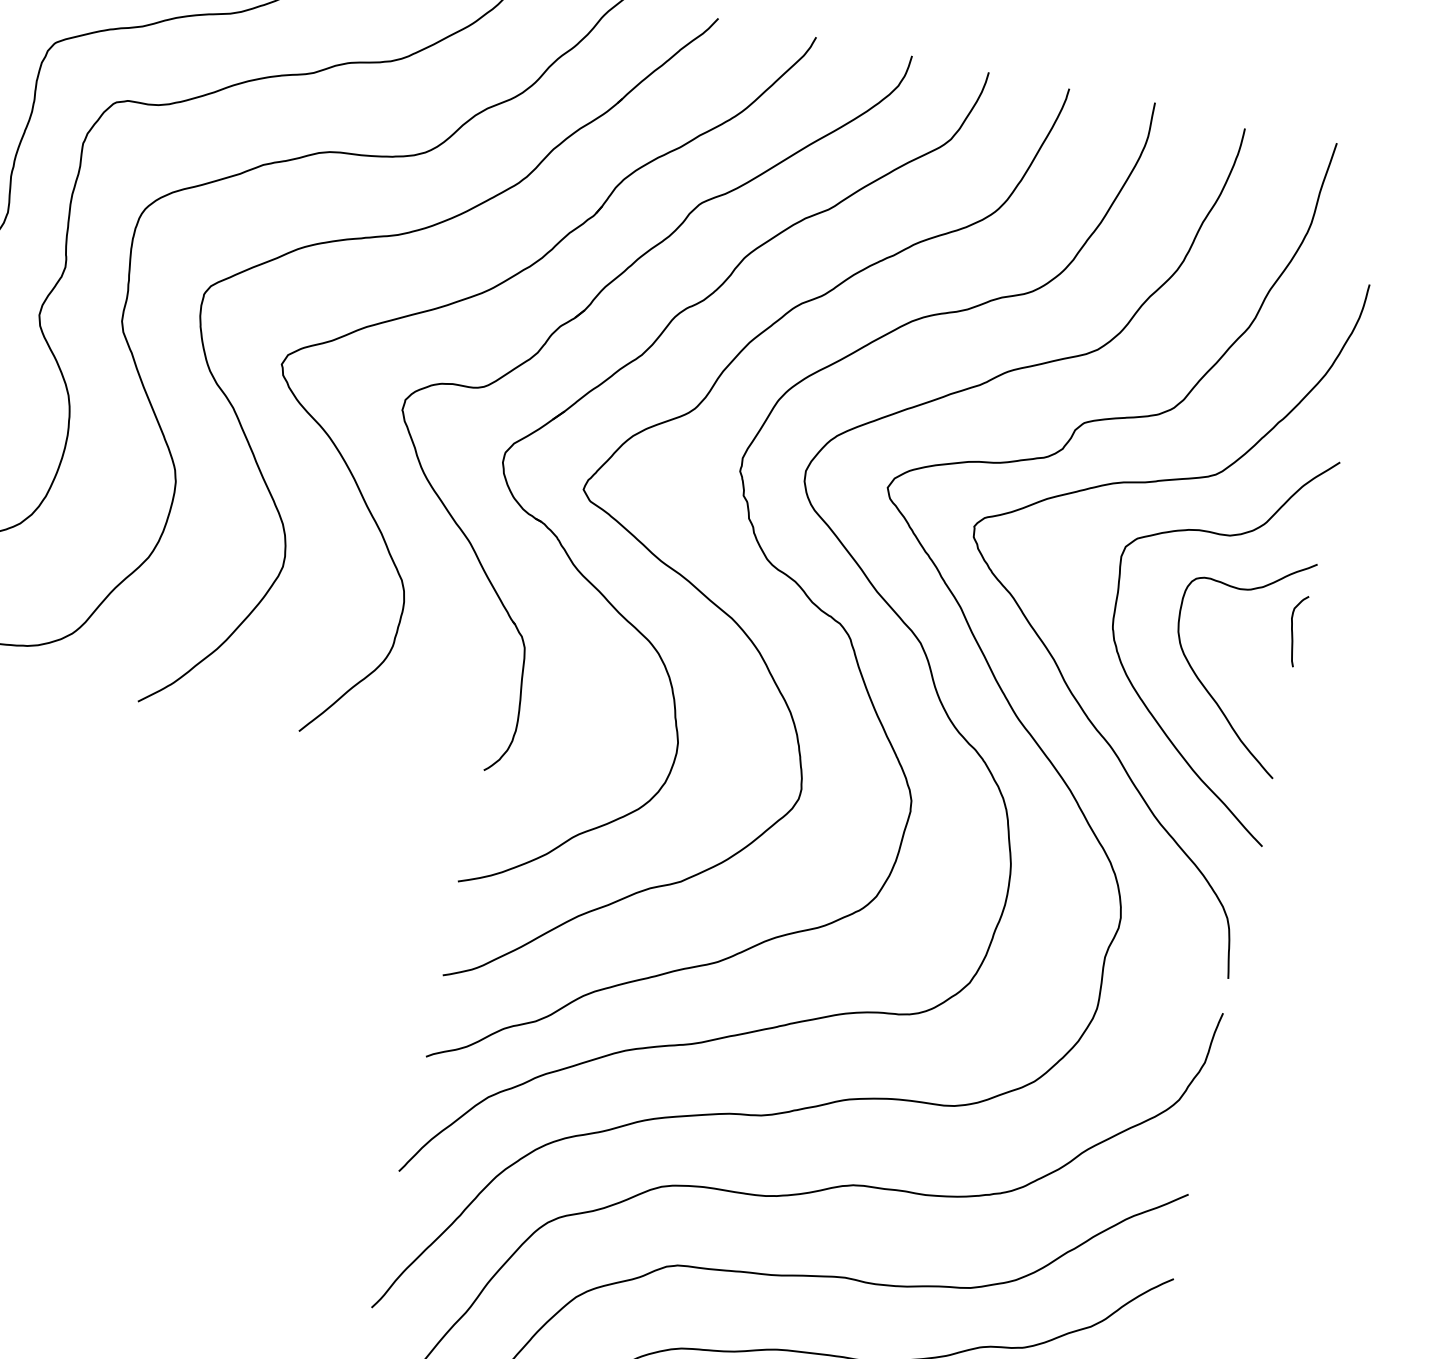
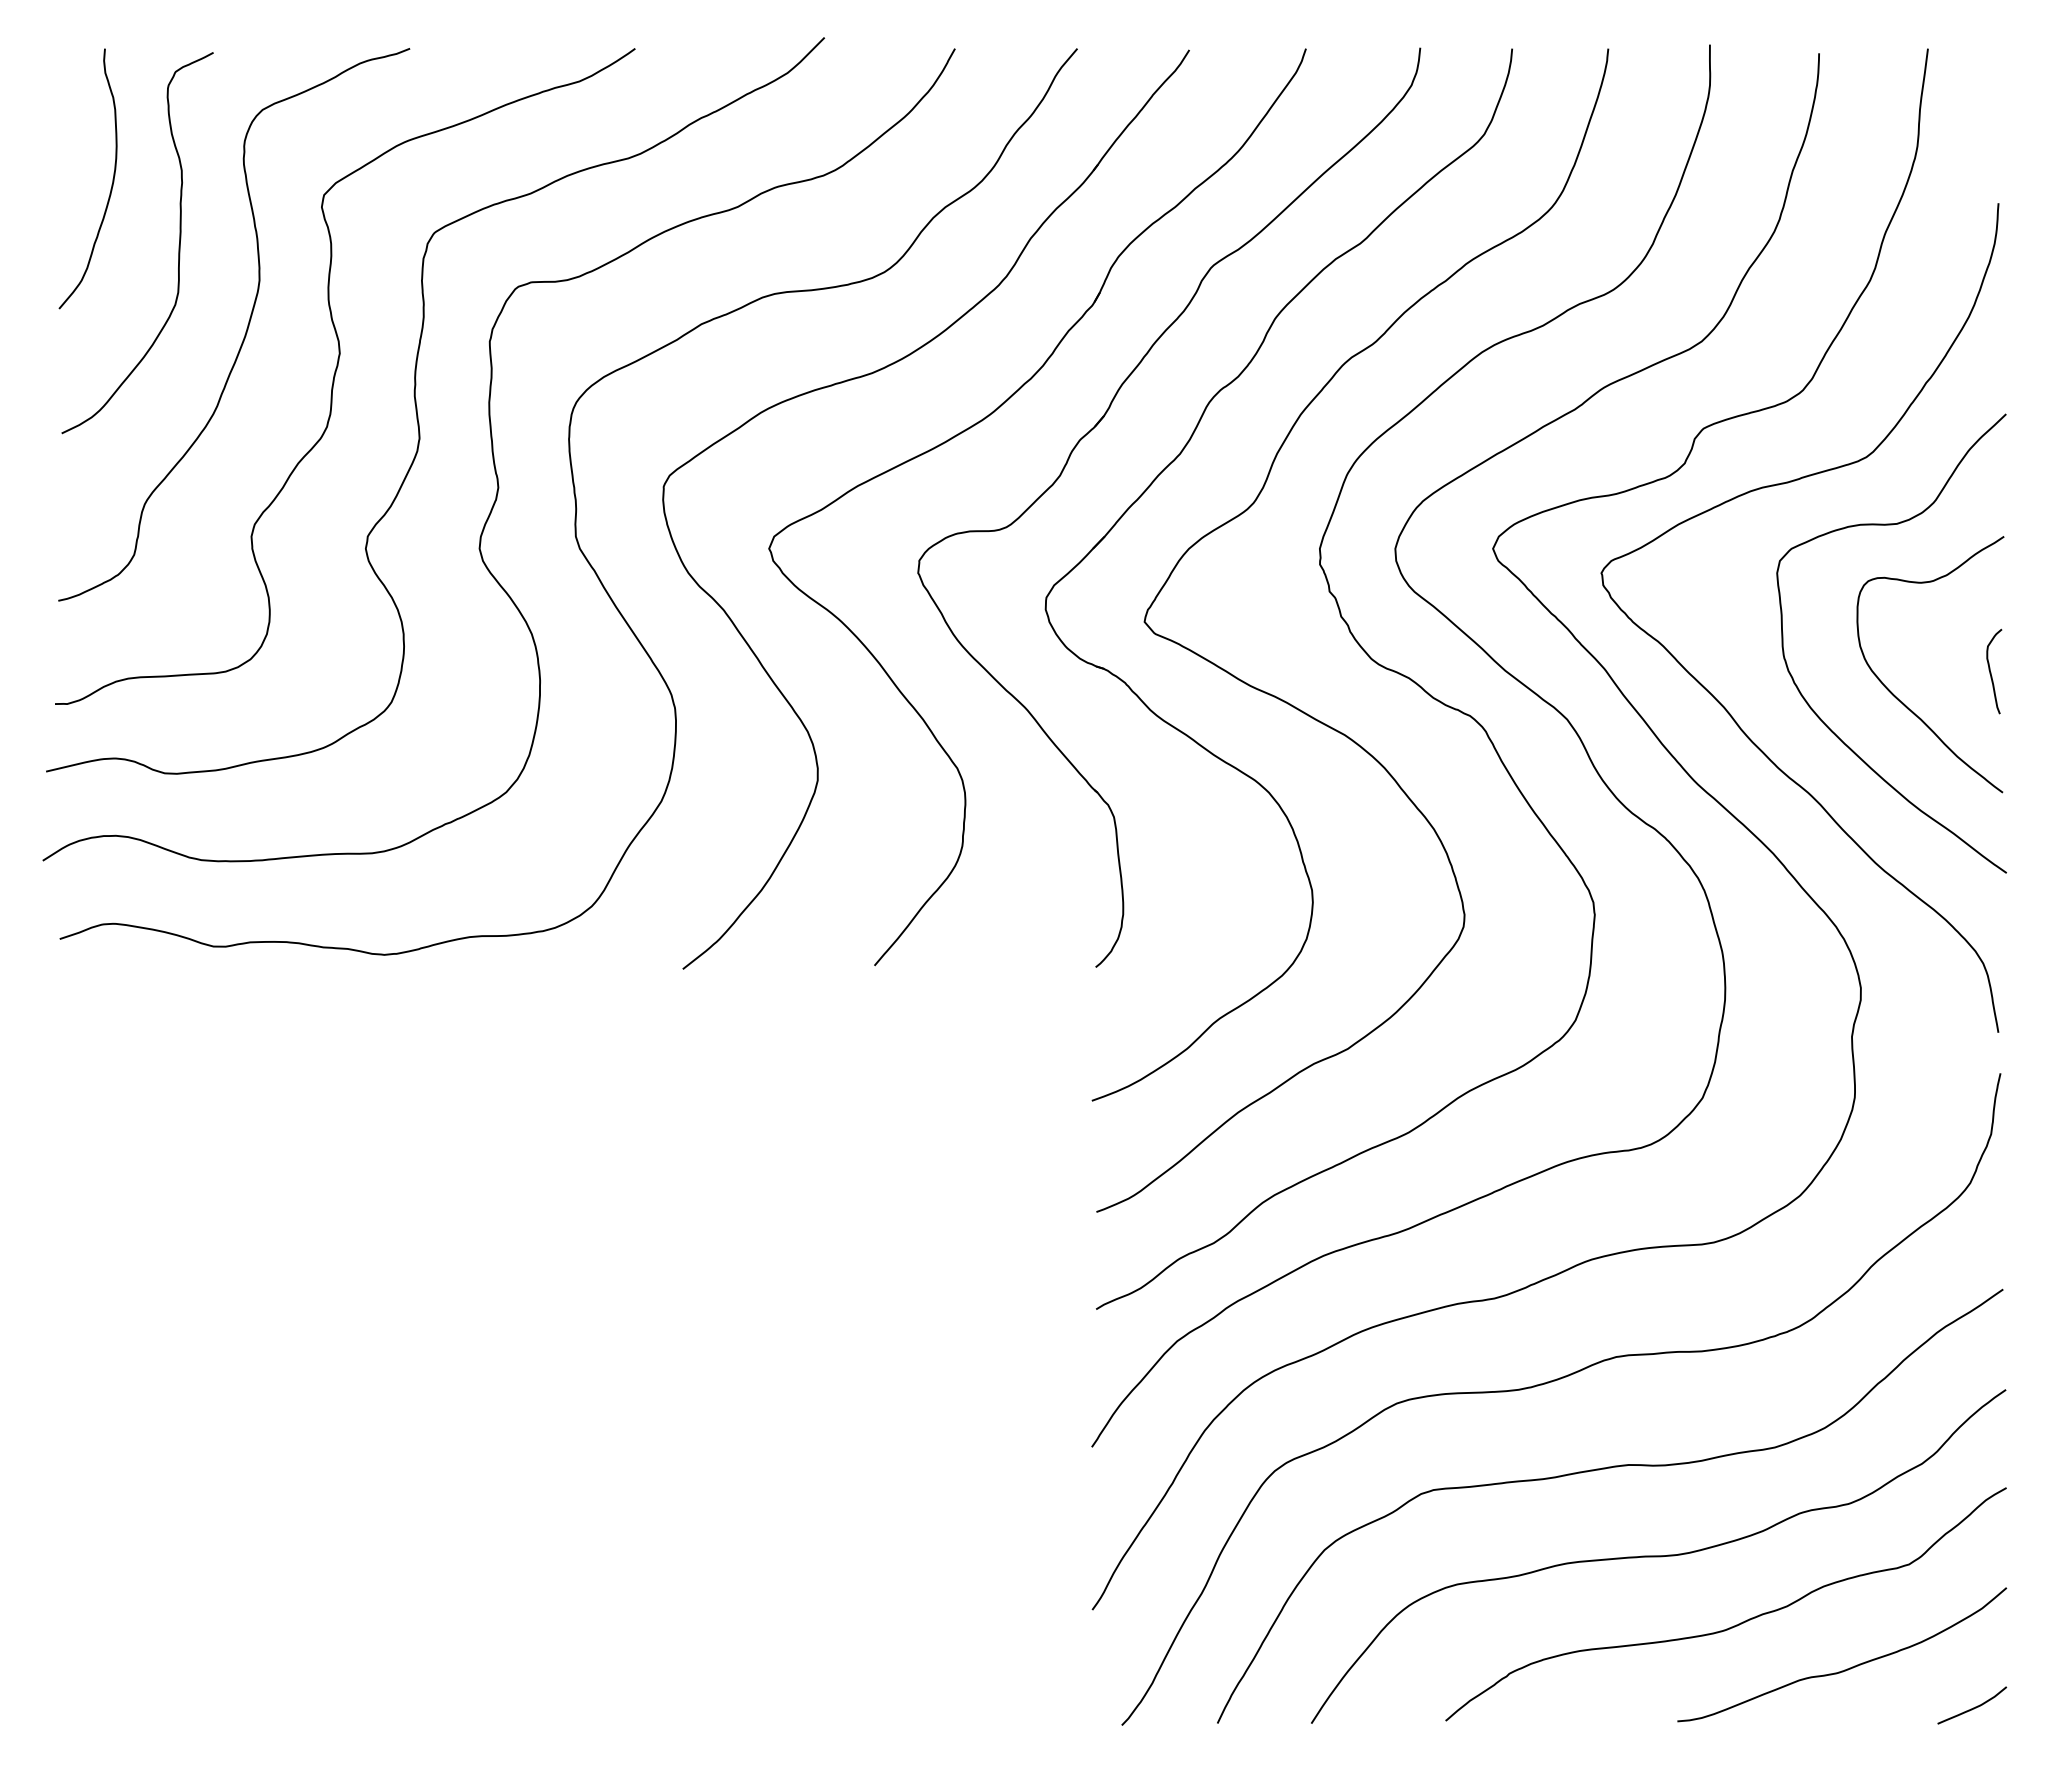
curve: (1293, 630) -> (1991, 672), moved

